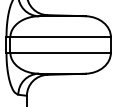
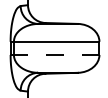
line: (60, 52) -> (56, 54), solid -> dashed

